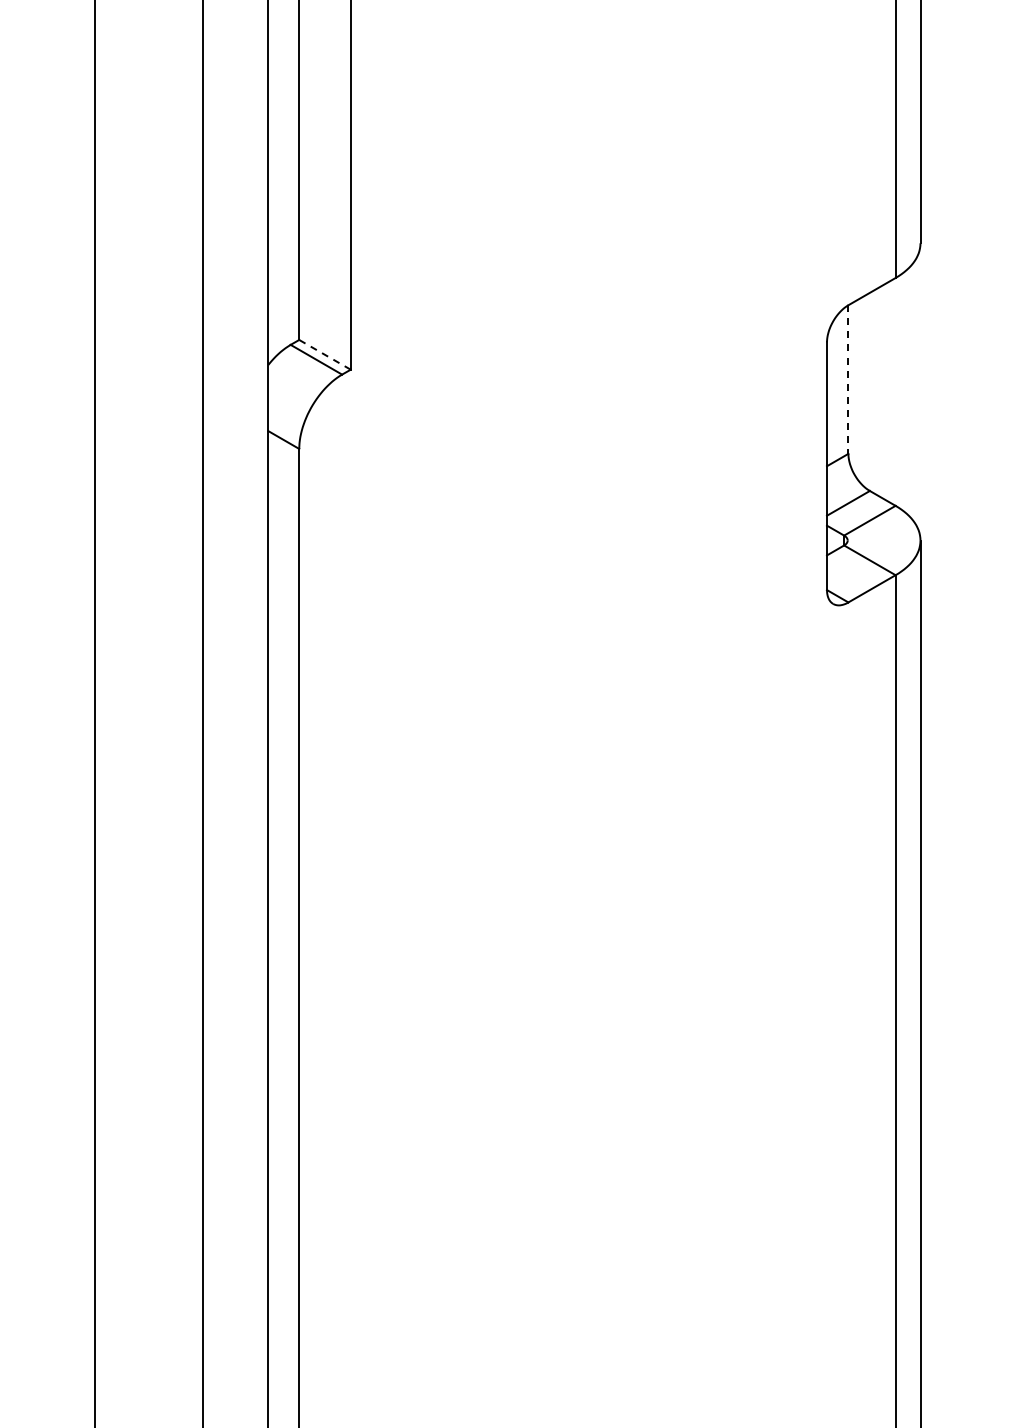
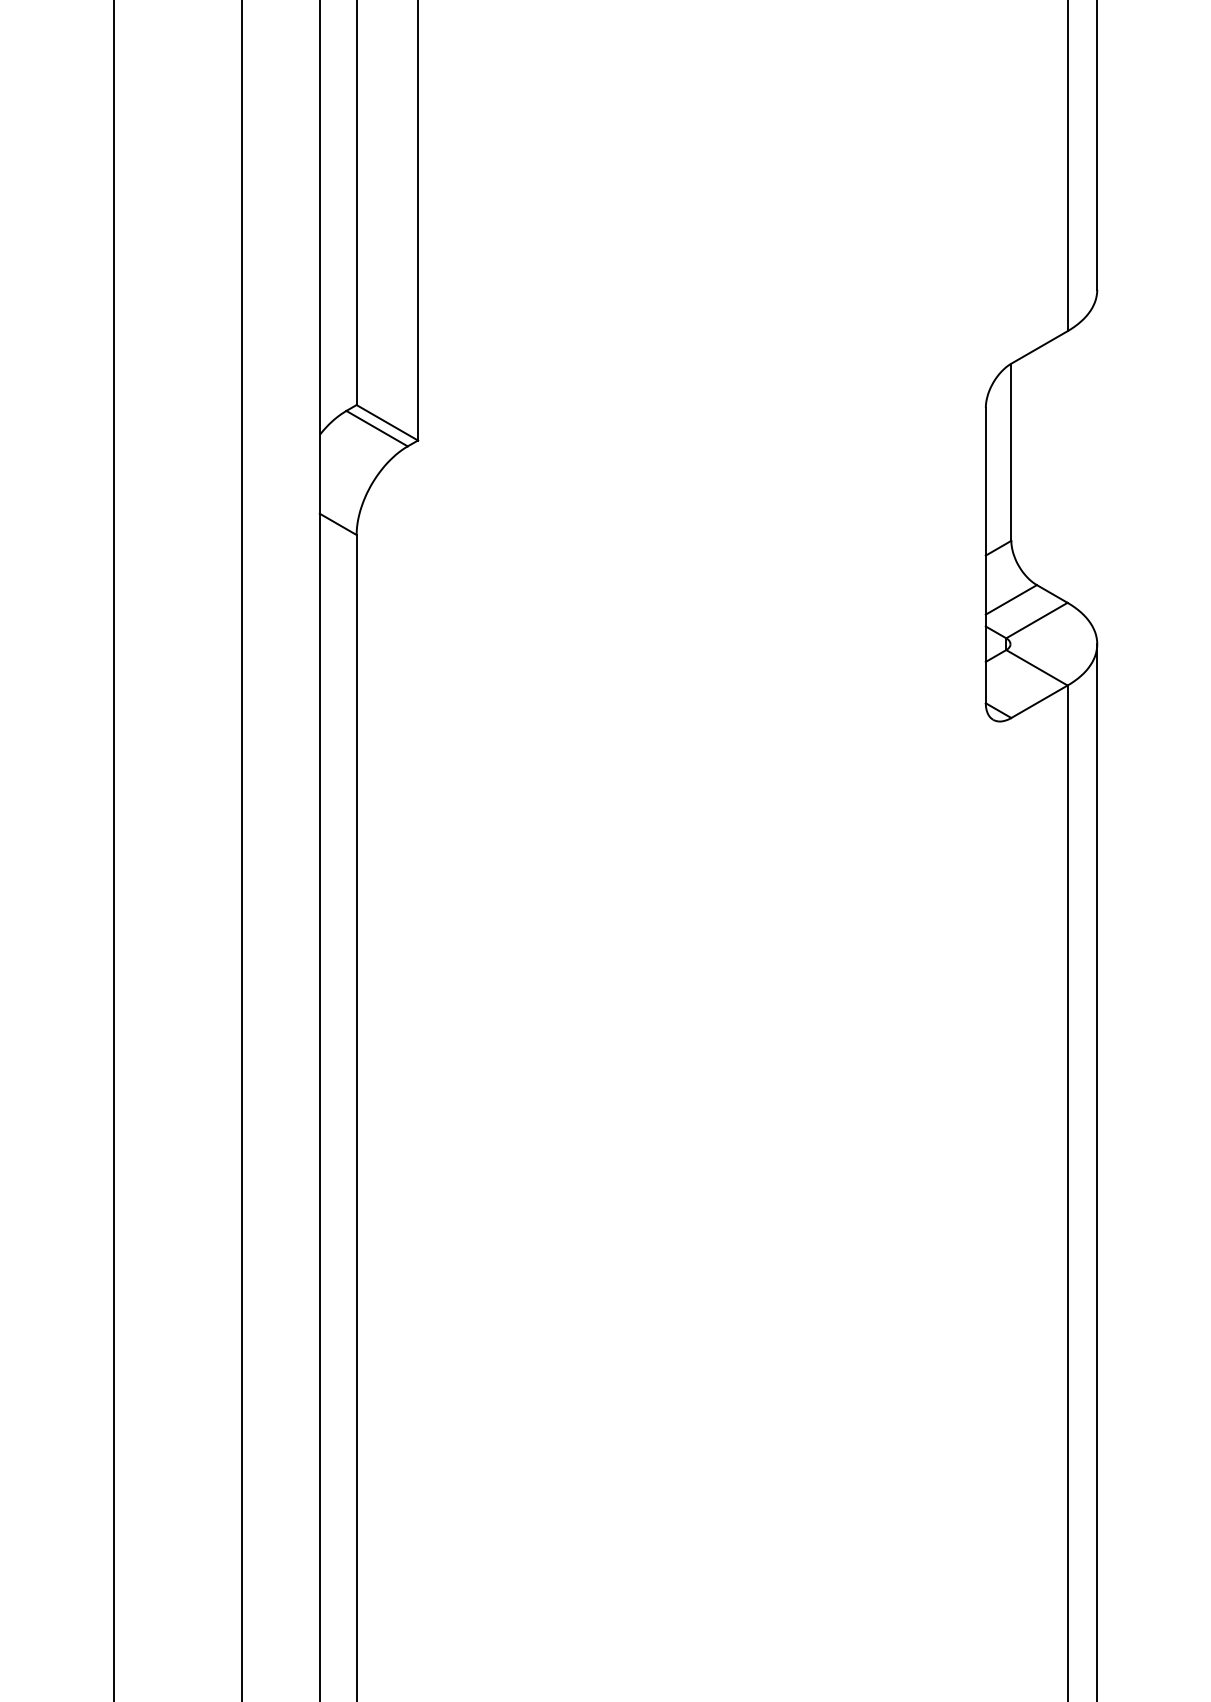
line: (325, 354) -> (387, 422), dashed -> solid
line: (848, 380) -> (1011, 453), dashed -> solid

